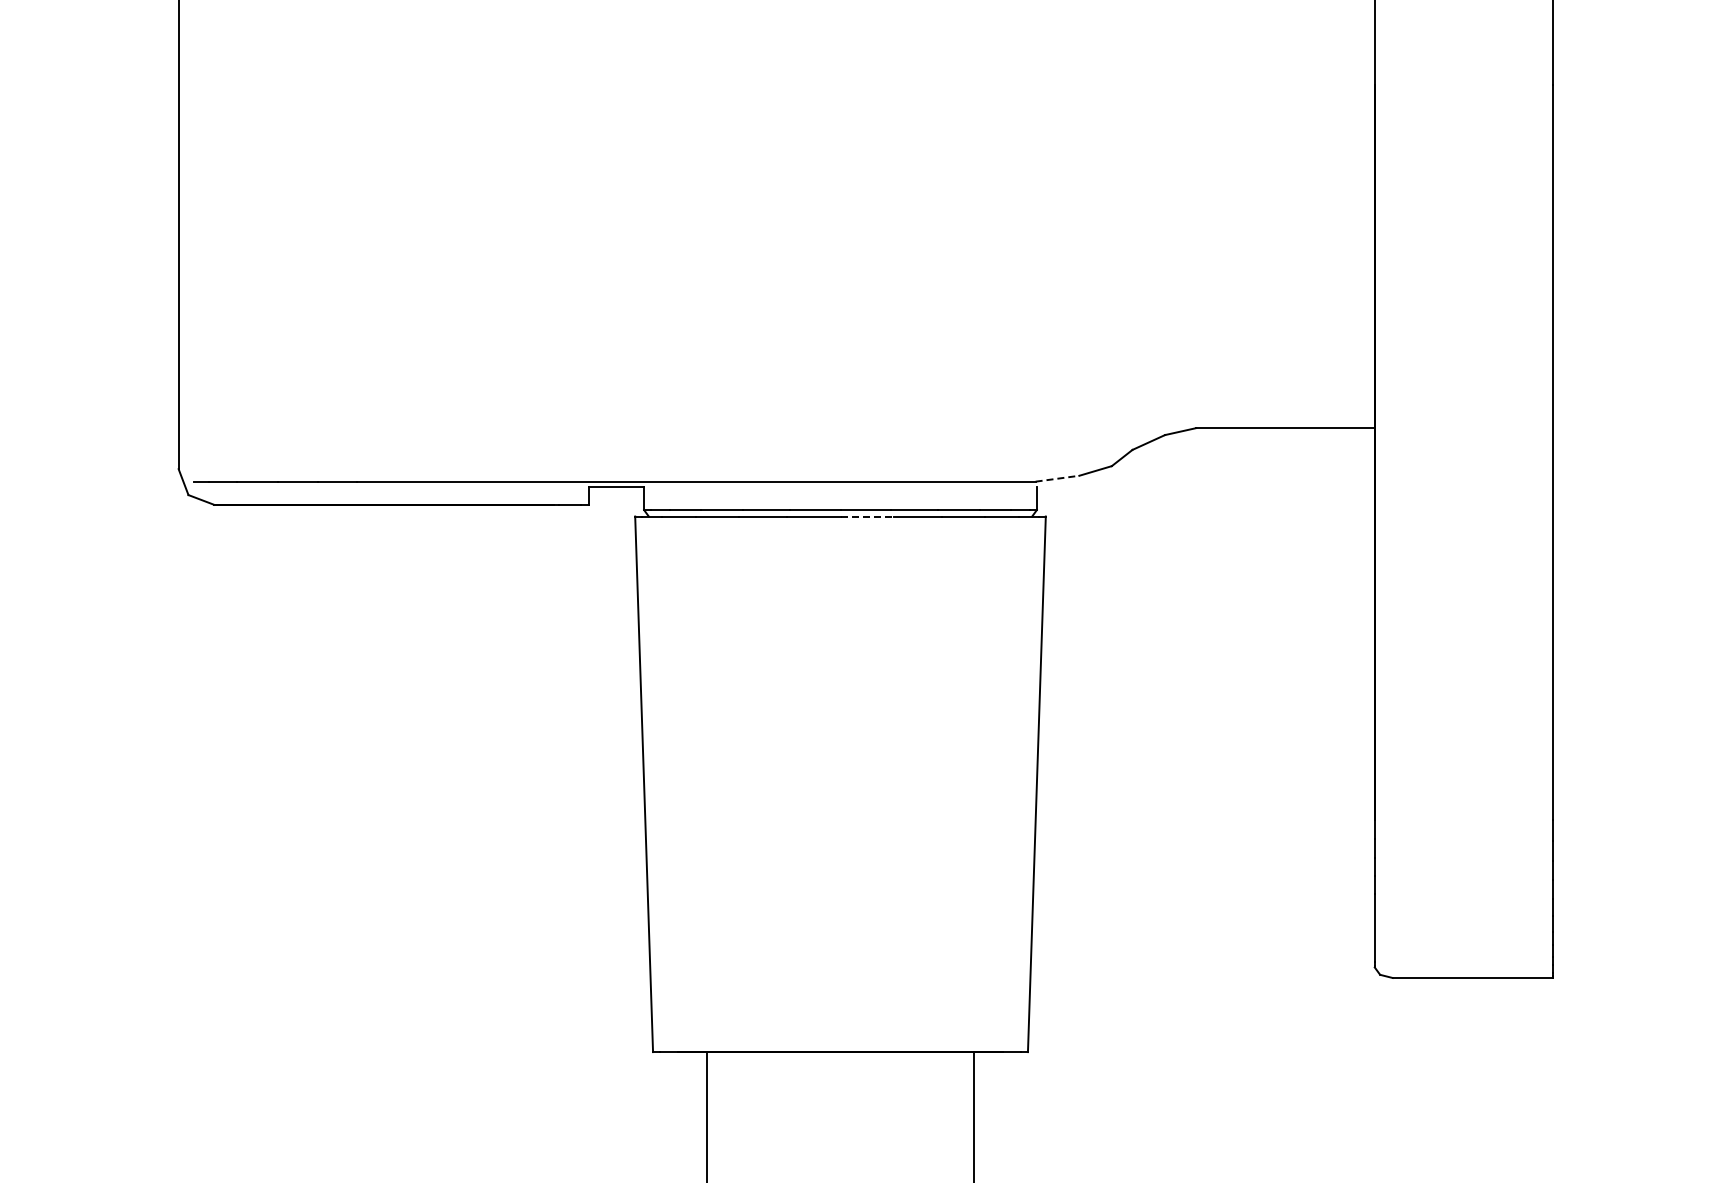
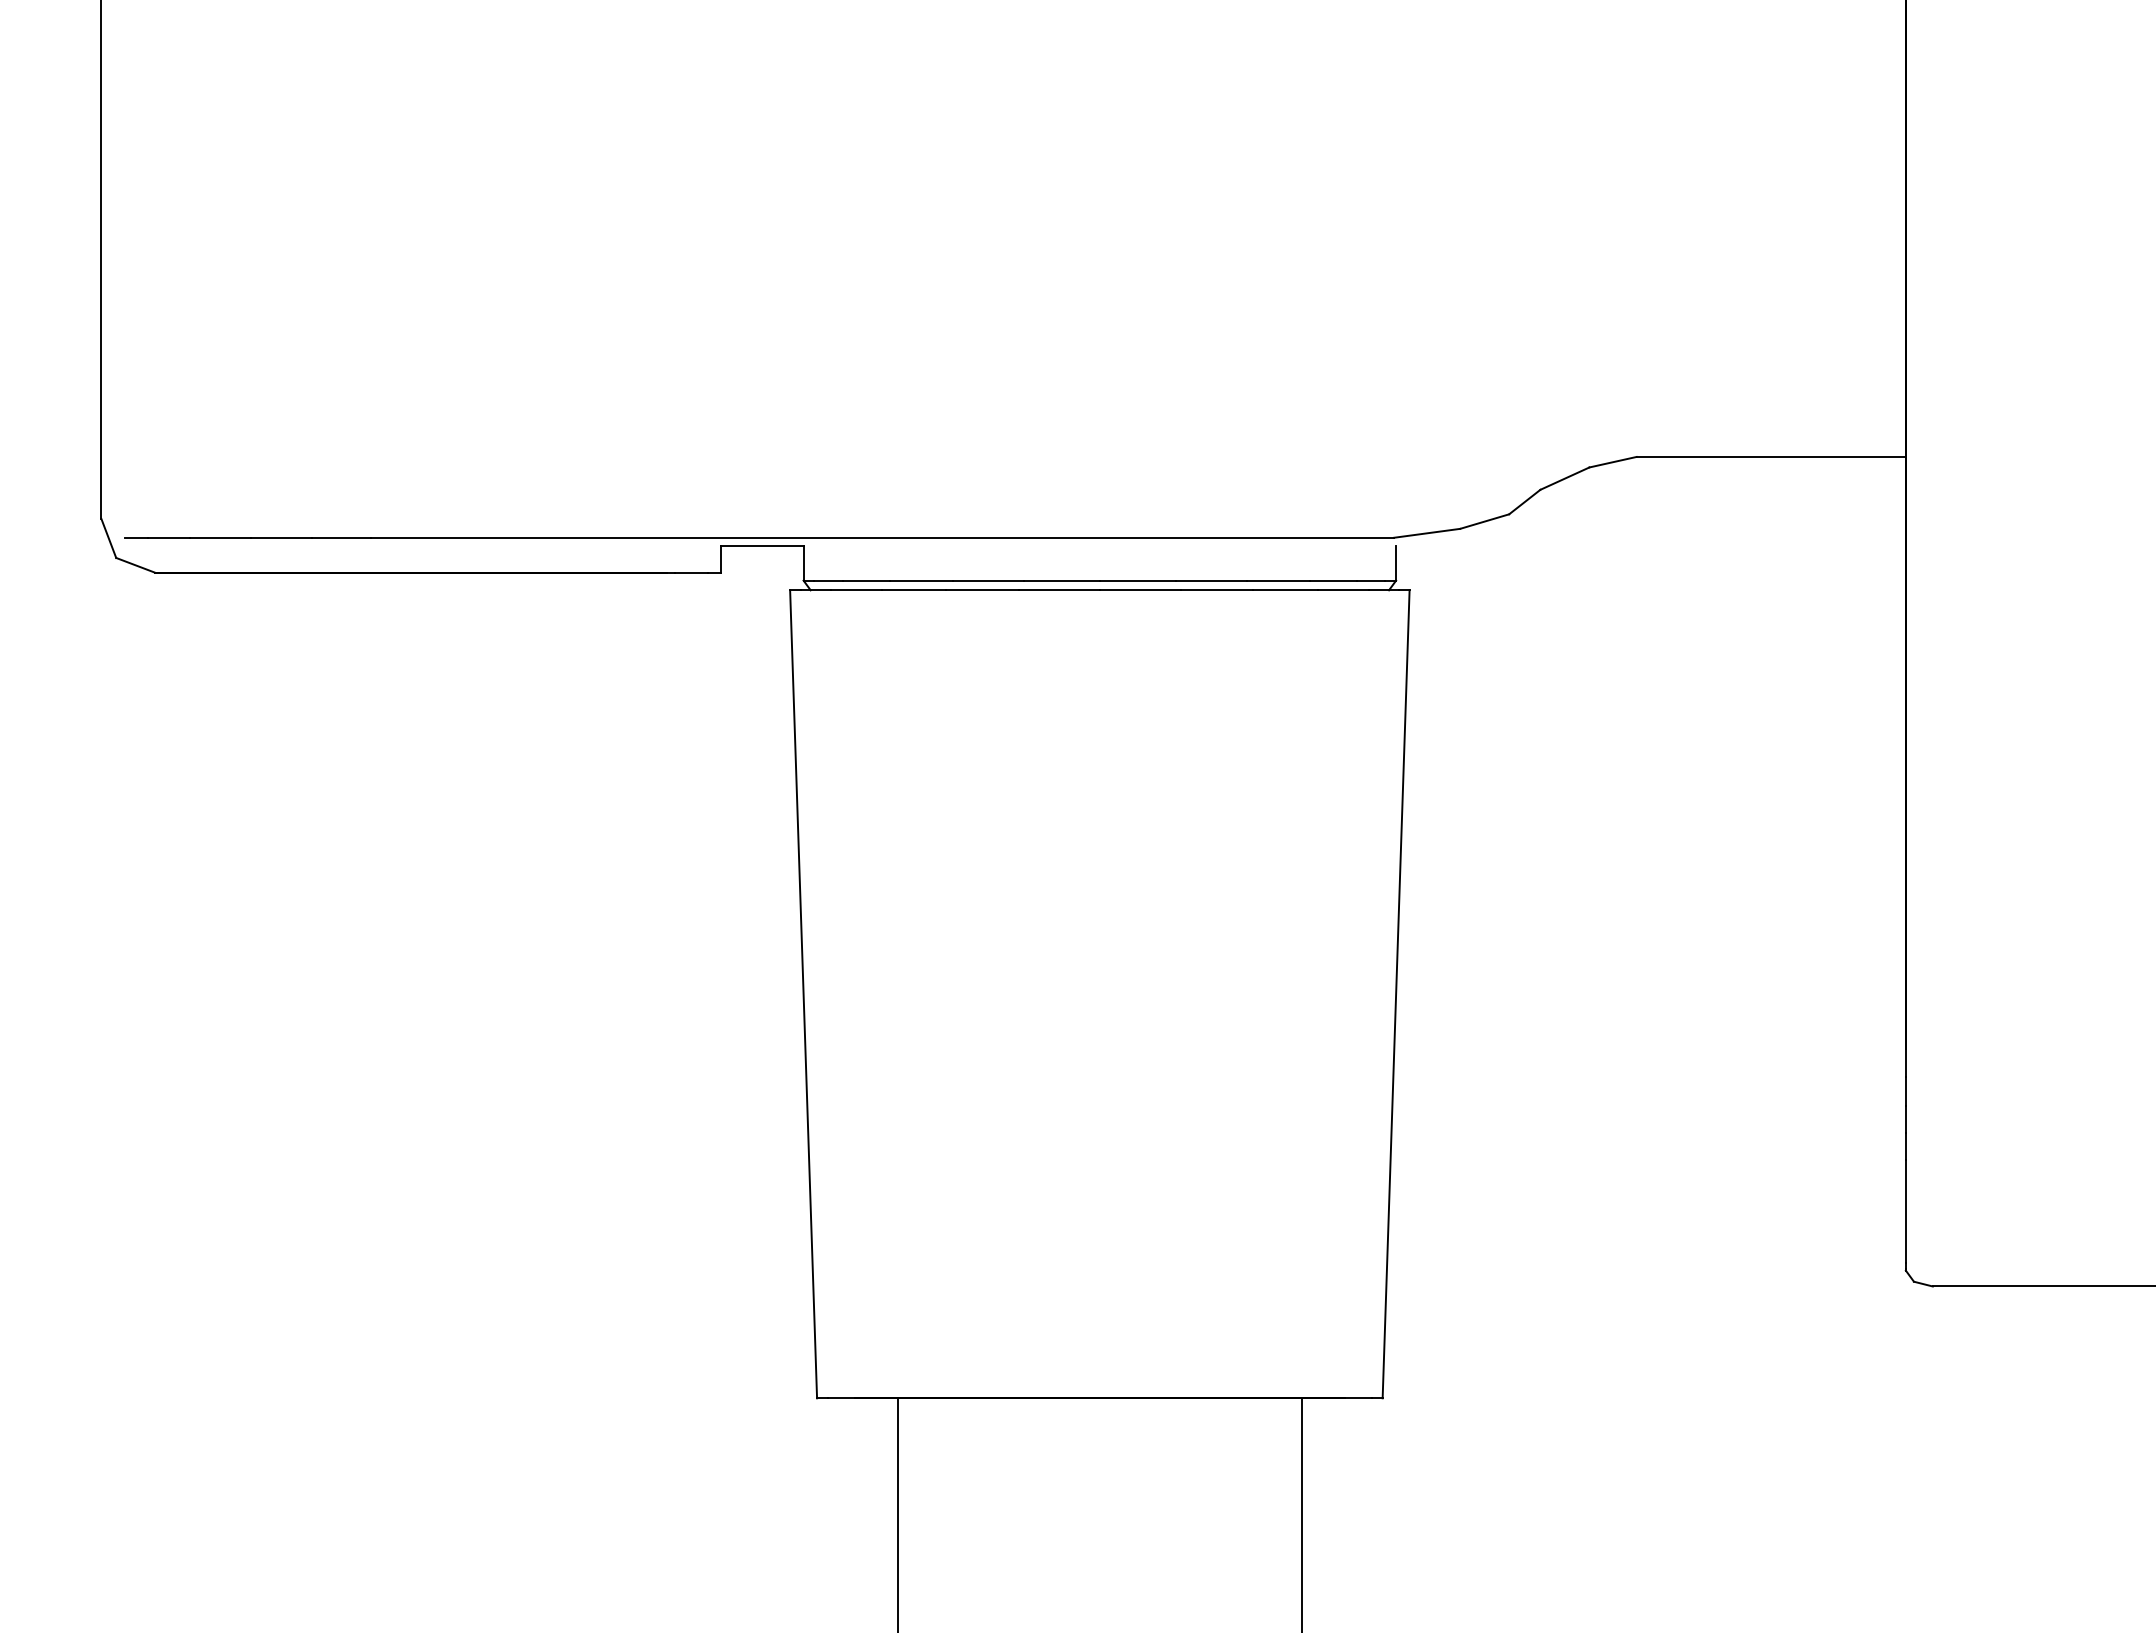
line: (1057, 478) -> (1427, 532), dashed -> solid
line: (867, 516) -> (1140, 590), dashed -> solid

